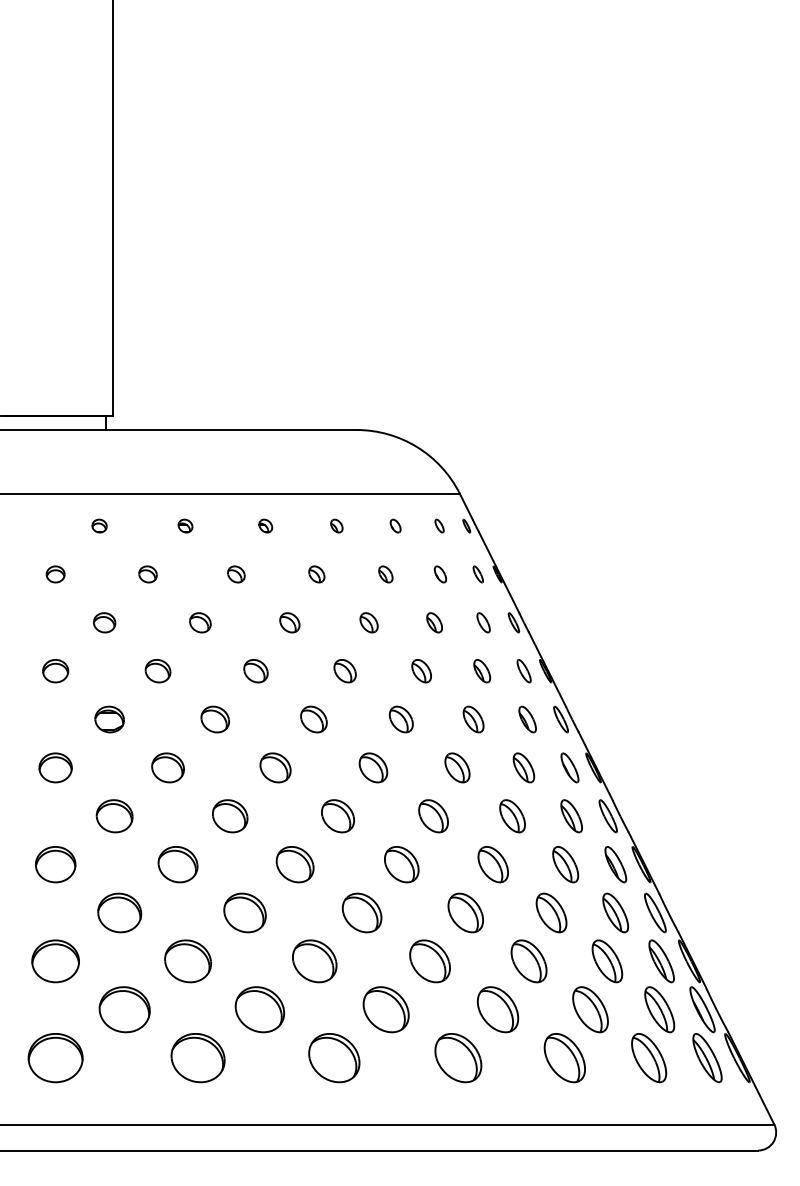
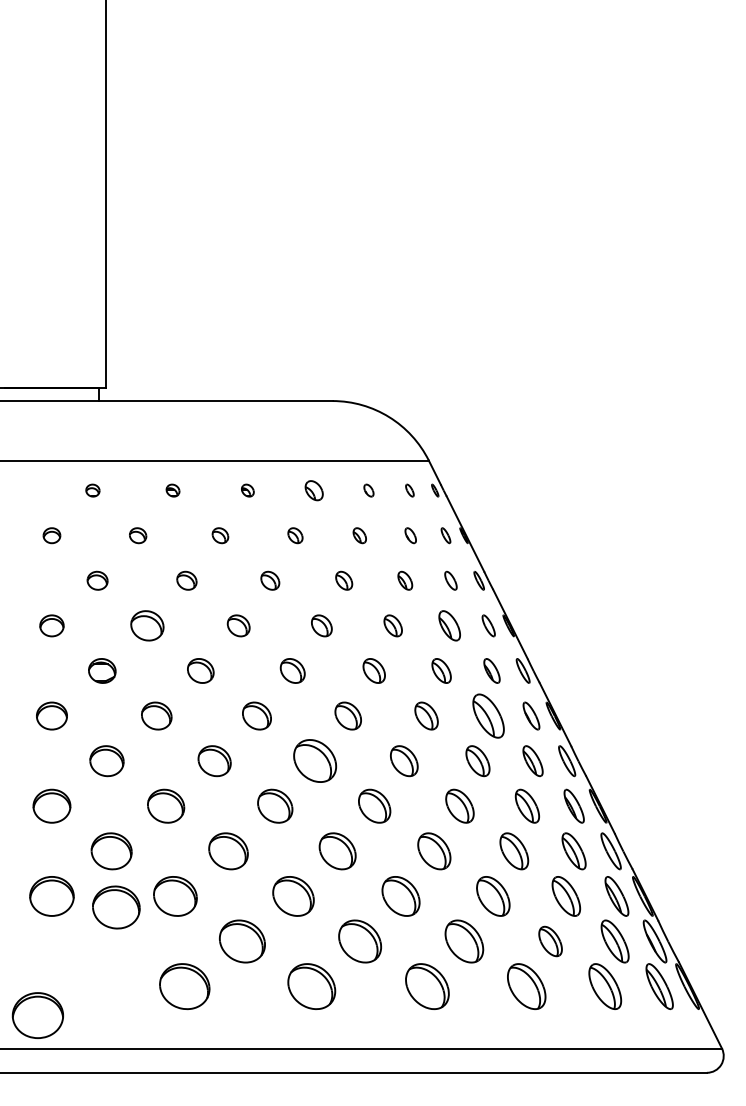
part: (336, 525) -> (313, 490), size x1.6
part: (158, 670) -> (147, 625), size x1.4
part: (482, 670) -> (449, 625), size x1.4
part: (523, 767) -> (488, 715), size x1.6
part: (338, 816) -> (315, 761), size x1.4
part: (124, 1009) -> (116, 907), moved
part: (590, 1009) -> (550, 941), size x0.7
part: (55, 1057) -> (37, 1015), moved

